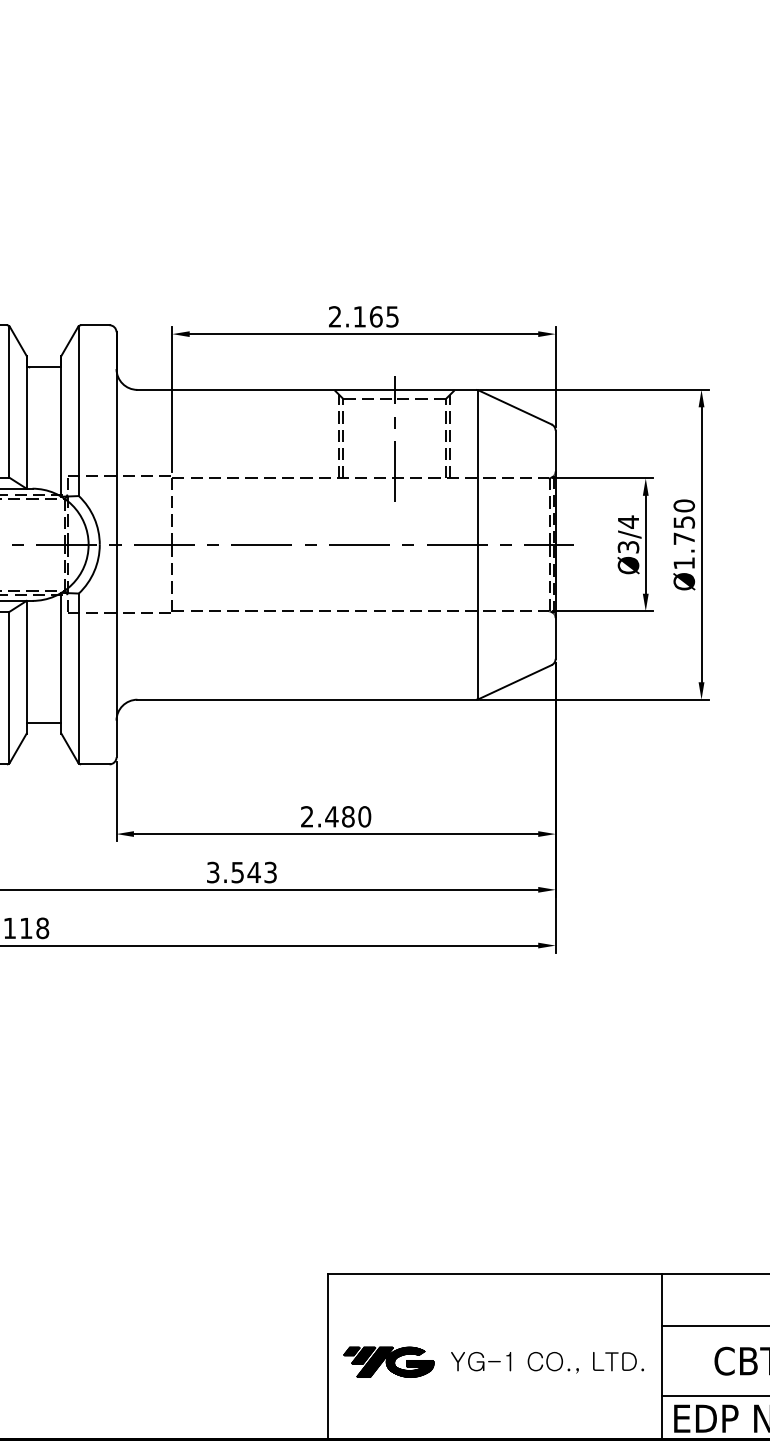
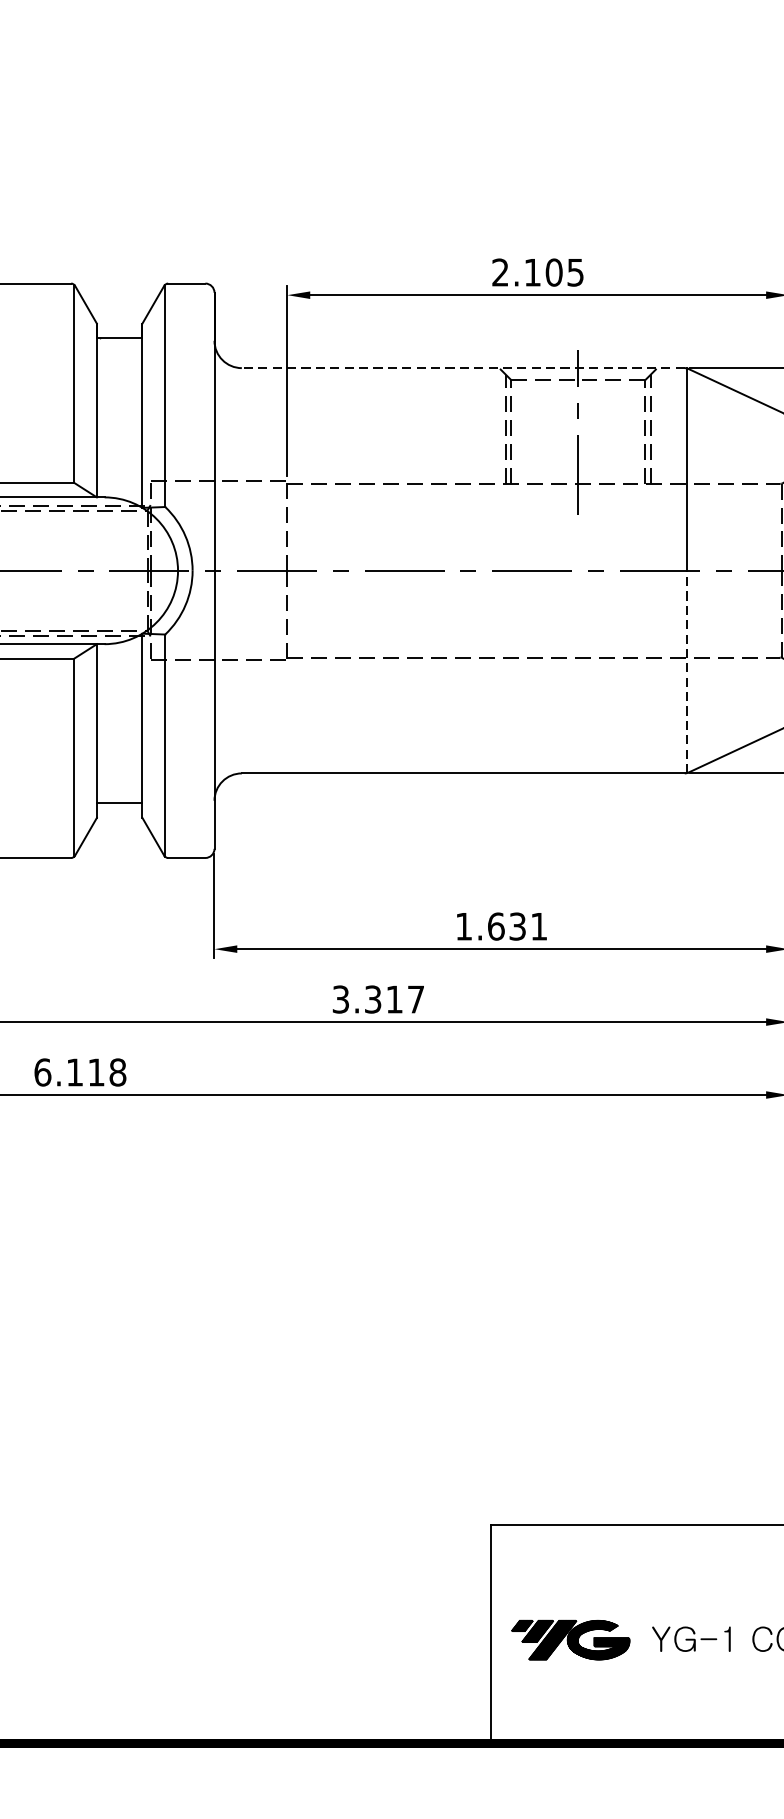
text: (375, 316) -> (553, 272), 2.165 -> 2.105
line: (306, 389) -> (463, 367), solid -> dashed
line: (477, 621) -> (686, 671), solid -> dashed
text: (336, 816) -> (502, 926), 2.480 -> 1.631
text: (254, 872) -> (394, 999), 3.543 -> 3.317

